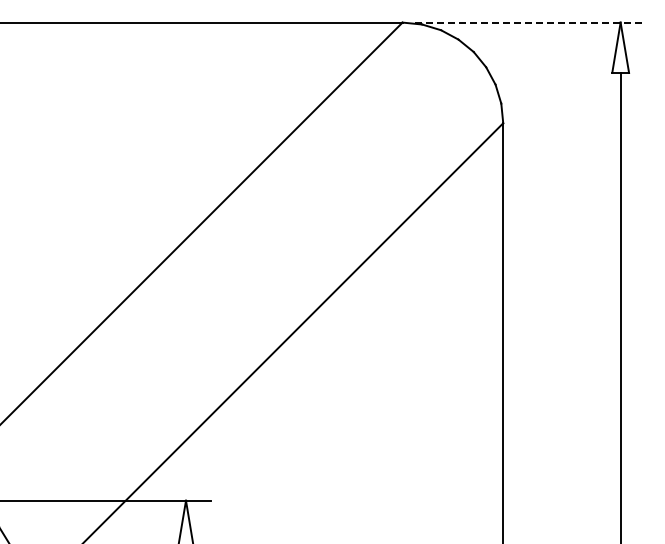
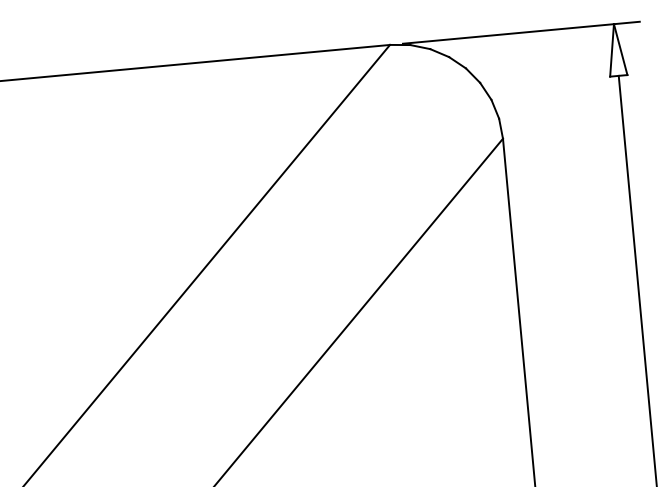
line: (530, 22) -> (521, 32), dashed -> solid

